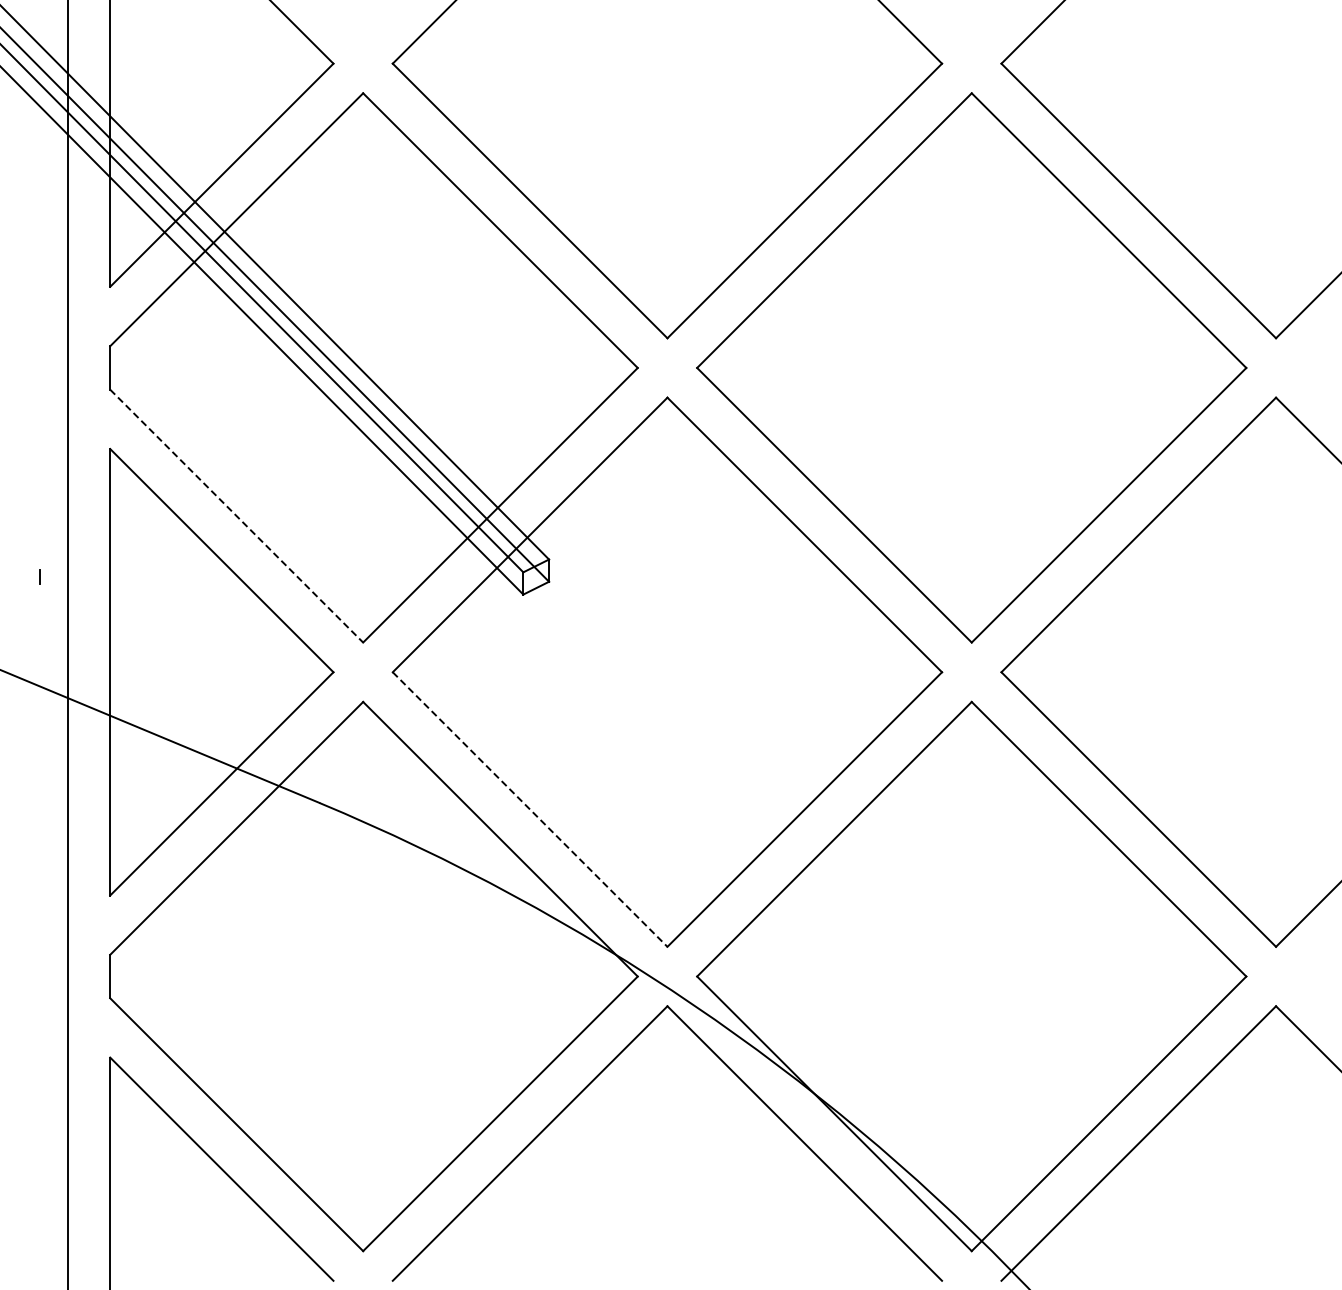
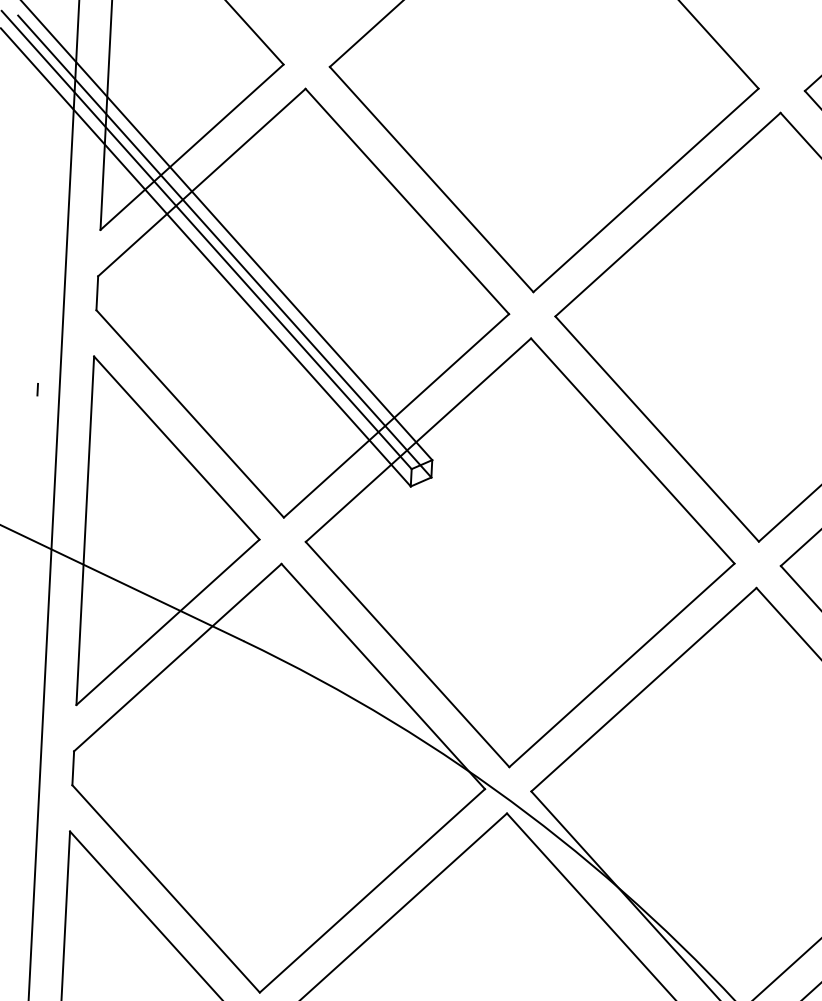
line: (236, 516) -> (190, 414), dashed -> solid
line: (39, 576) -> (37, 389), moved
line: (530, 809) -> (407, 654), dashed -> solid

